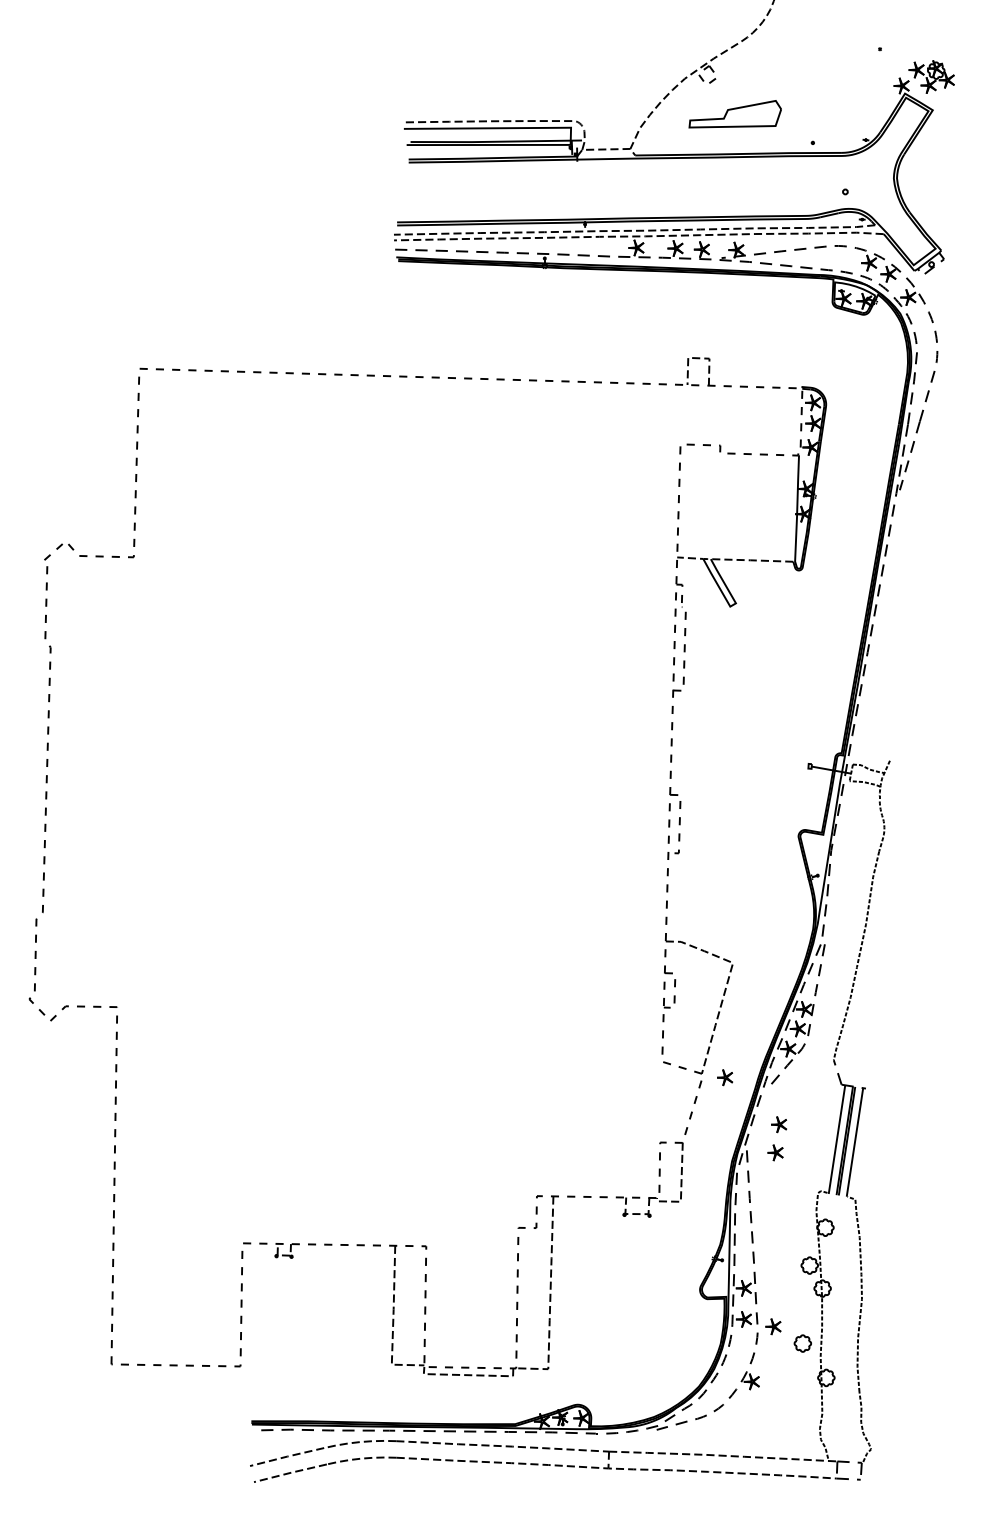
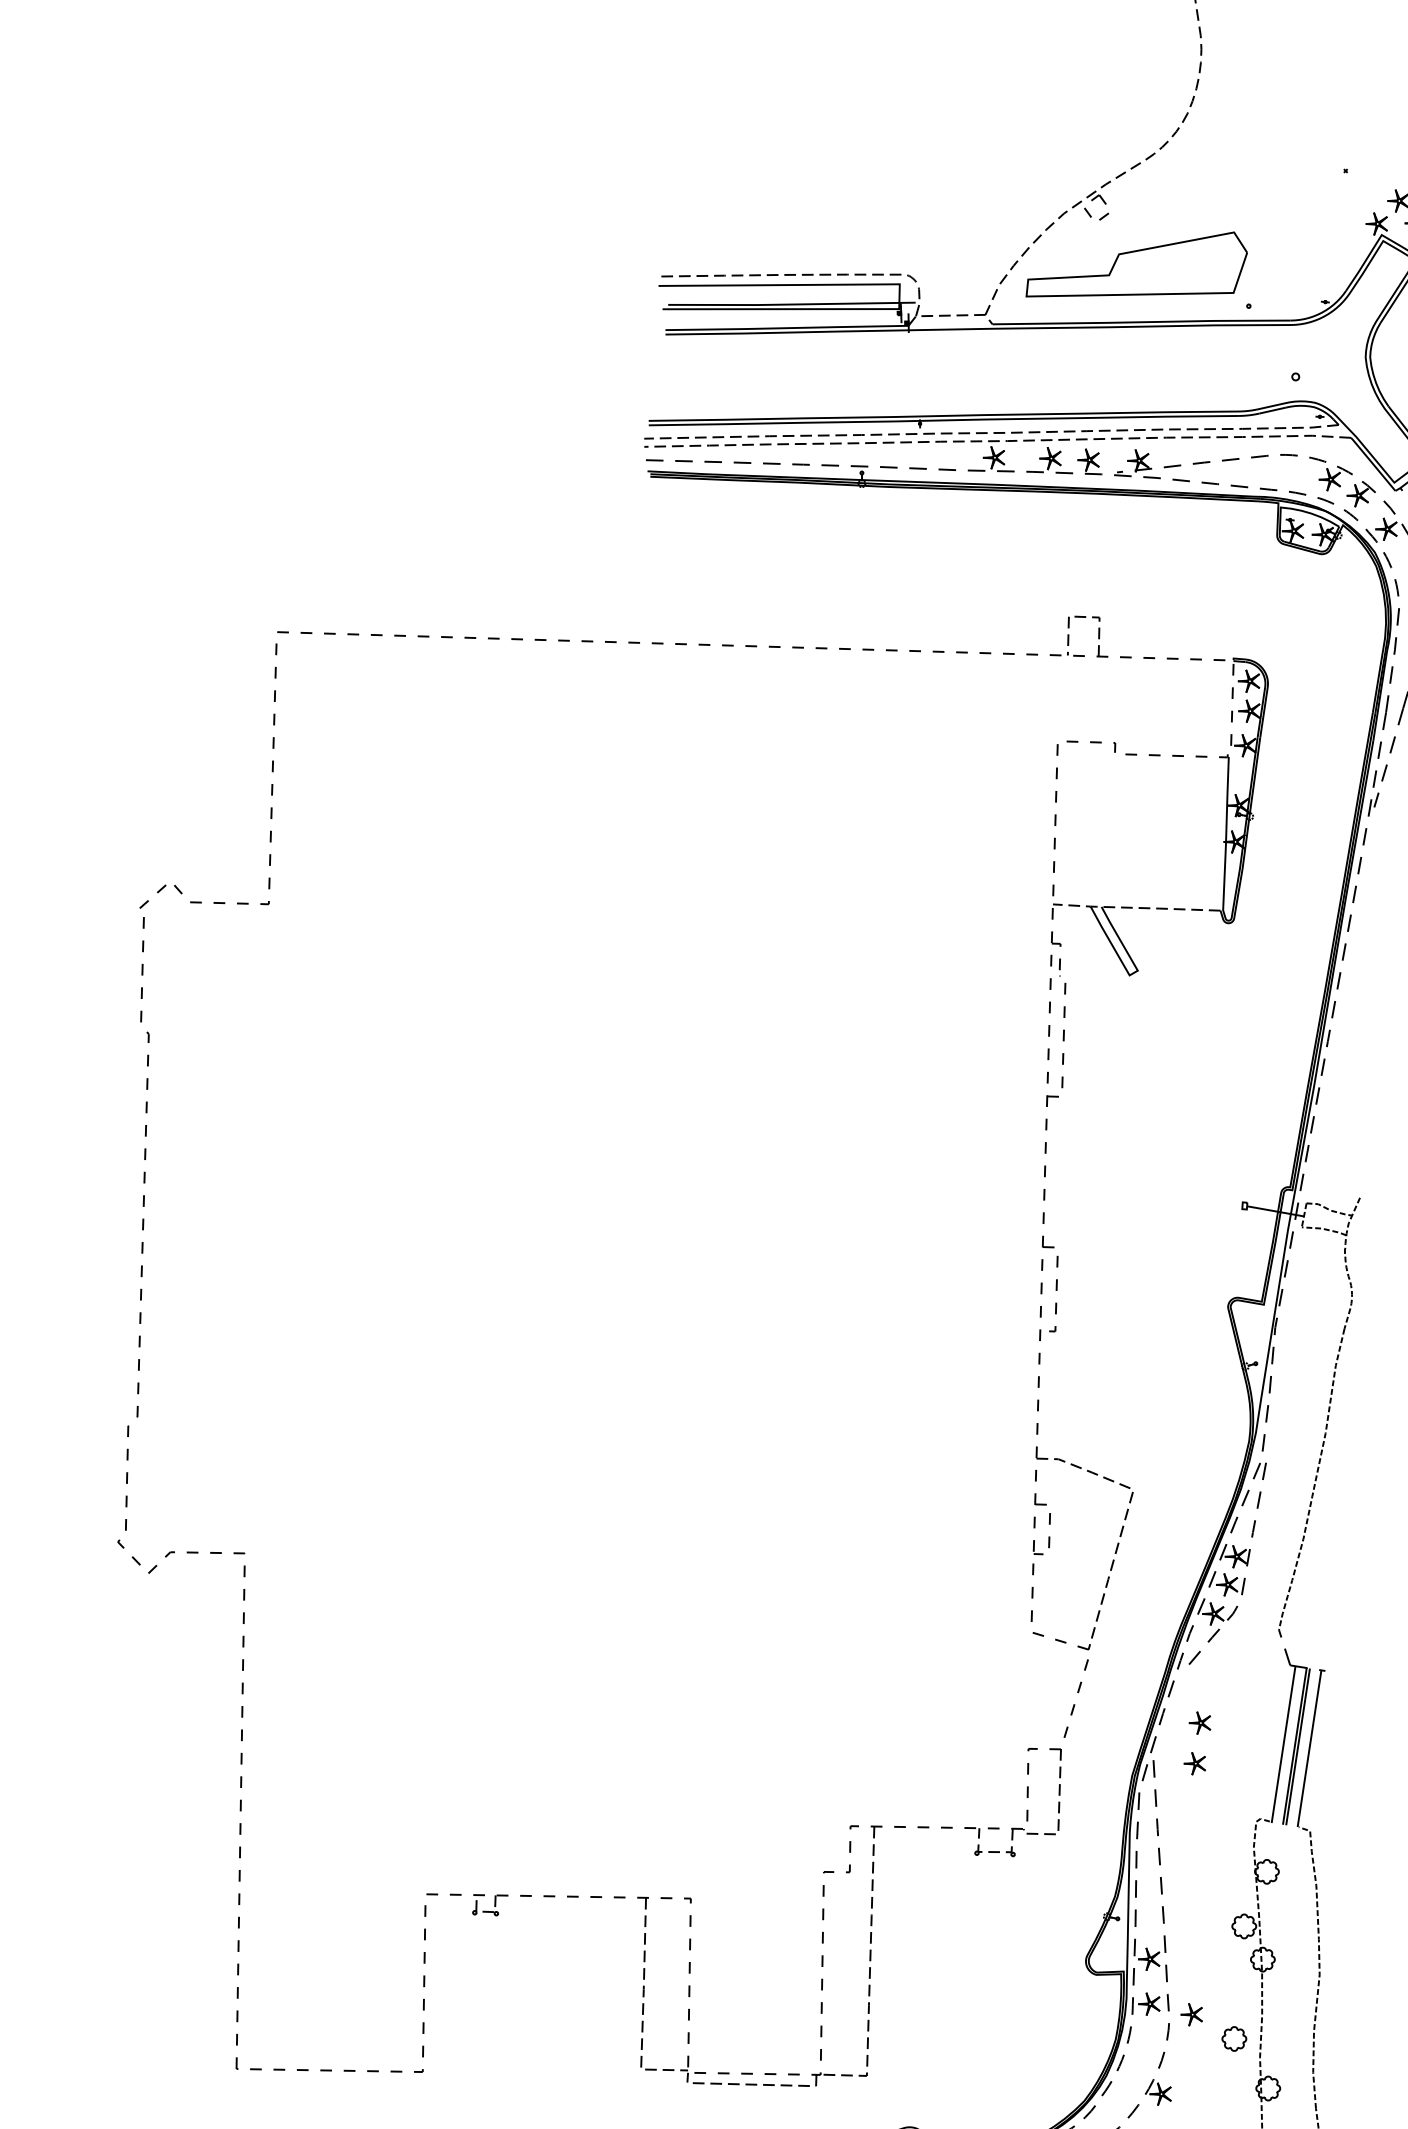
part: (735, 114) -> (1137, 265), size x1.67
part: (725, 1077) -> (1122, 1654), removed

